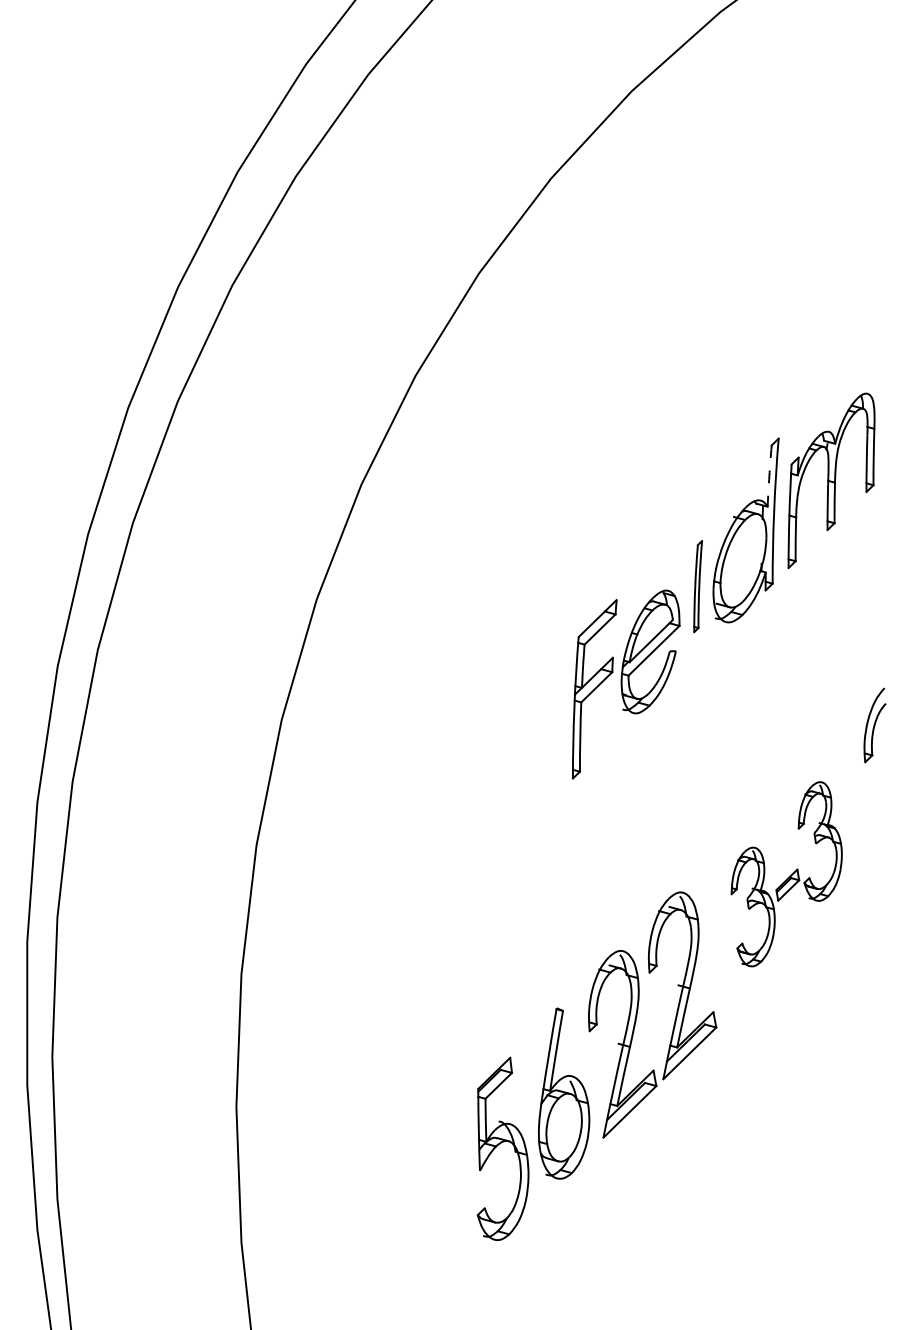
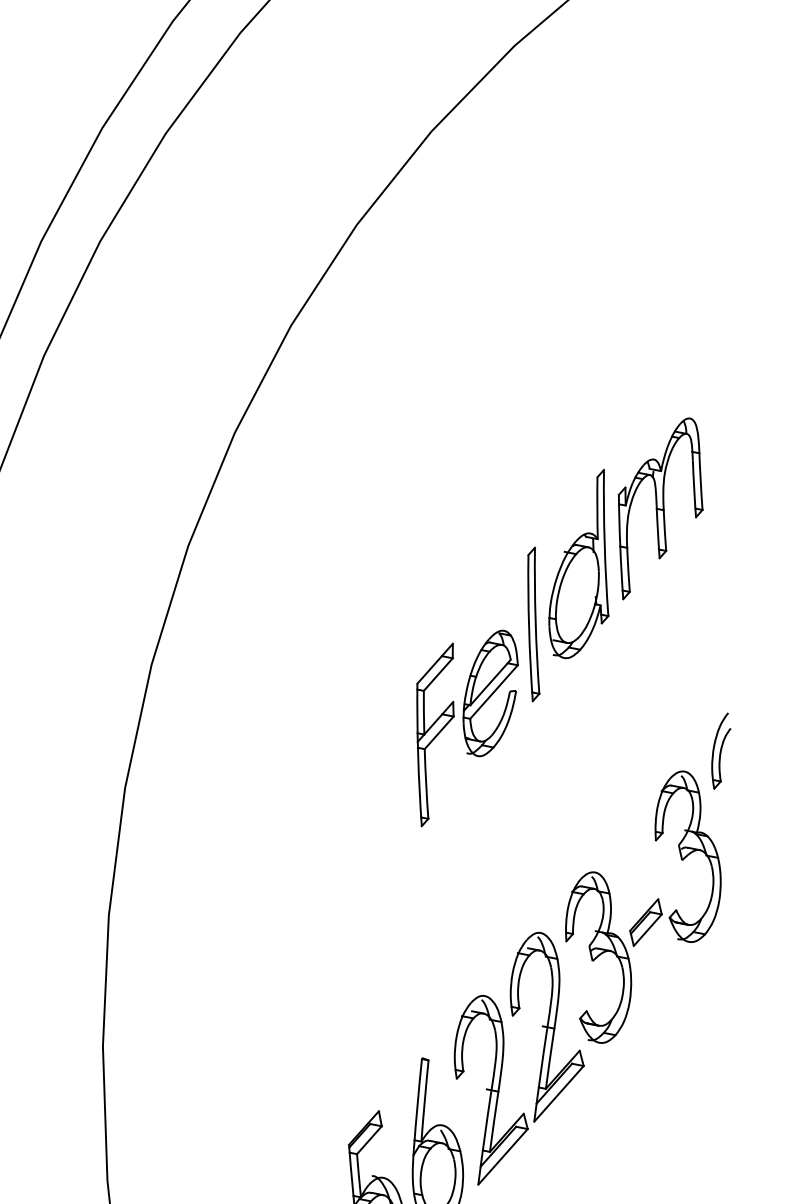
arc: (769, 476) -> (597, 508), dashed -> solid
part: (697, 586) -> (533, 624), size x1.67
part: (786, 873) -> (643, 906), size x1.43

